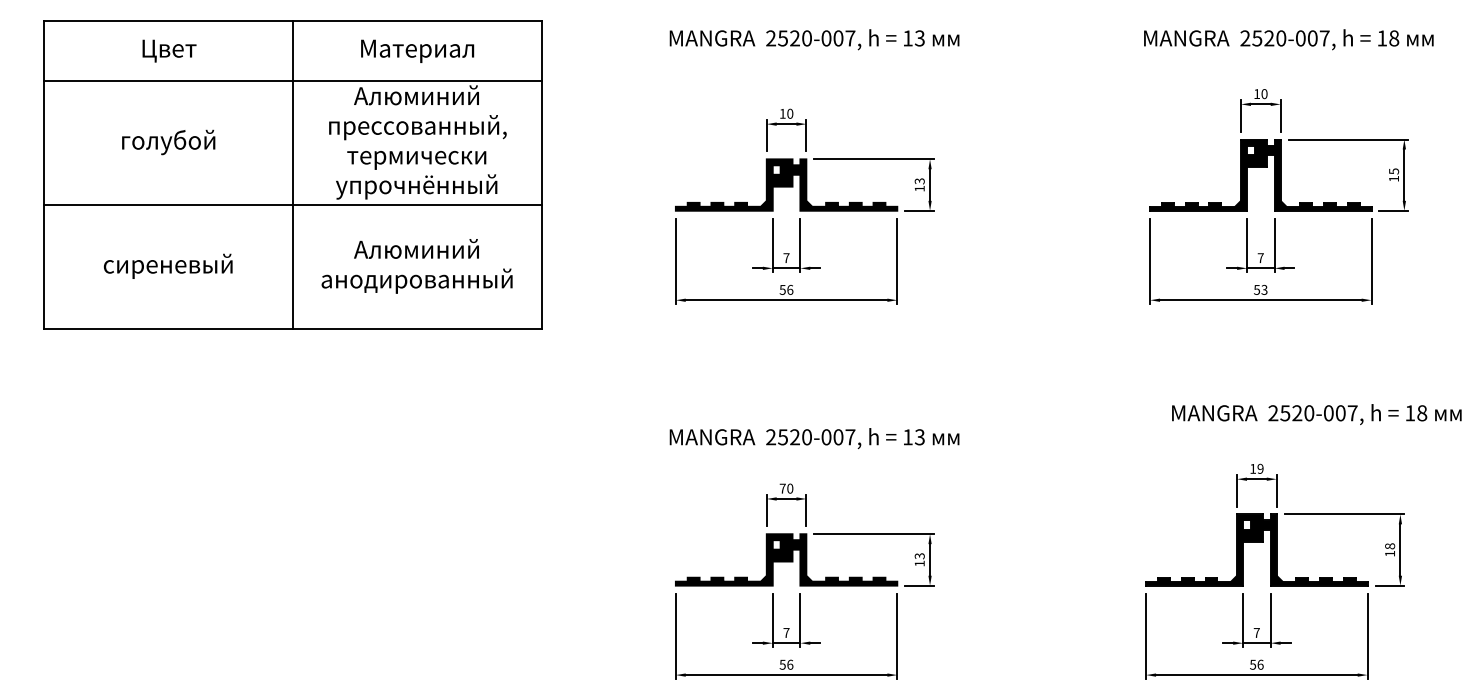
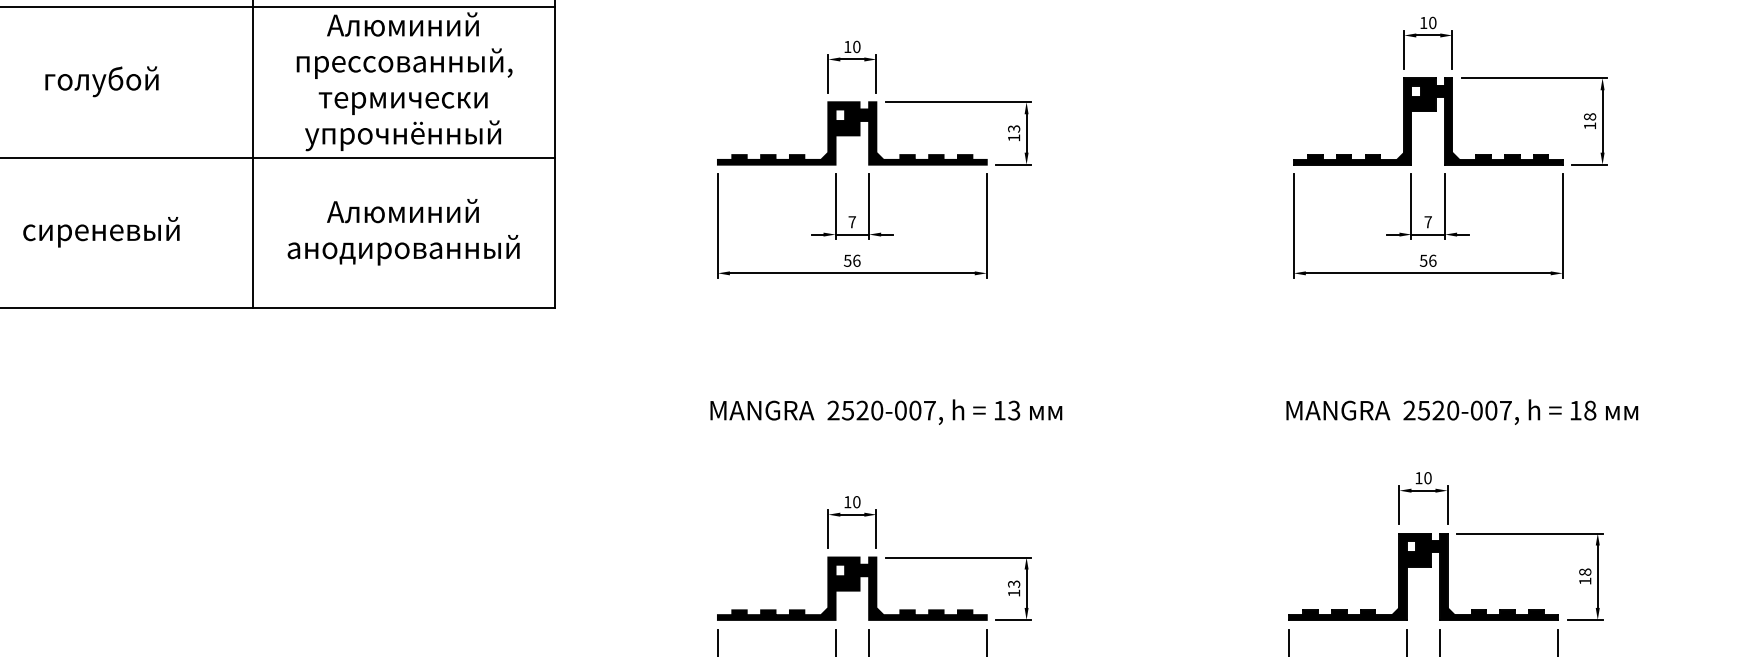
text: (1393, 171) -> (1589, 117), 15 -> 18
text: (1264, 289) -> (1432, 260), 53 -> 56
text: (1316, 414) -> (1461, 412), moved
text: (814, 438) -> (886, 412), moved
text: (1260, 468) -> (1427, 477), 19 -> 10
text: (782, 488) -> (847, 501), 70 -> 10

